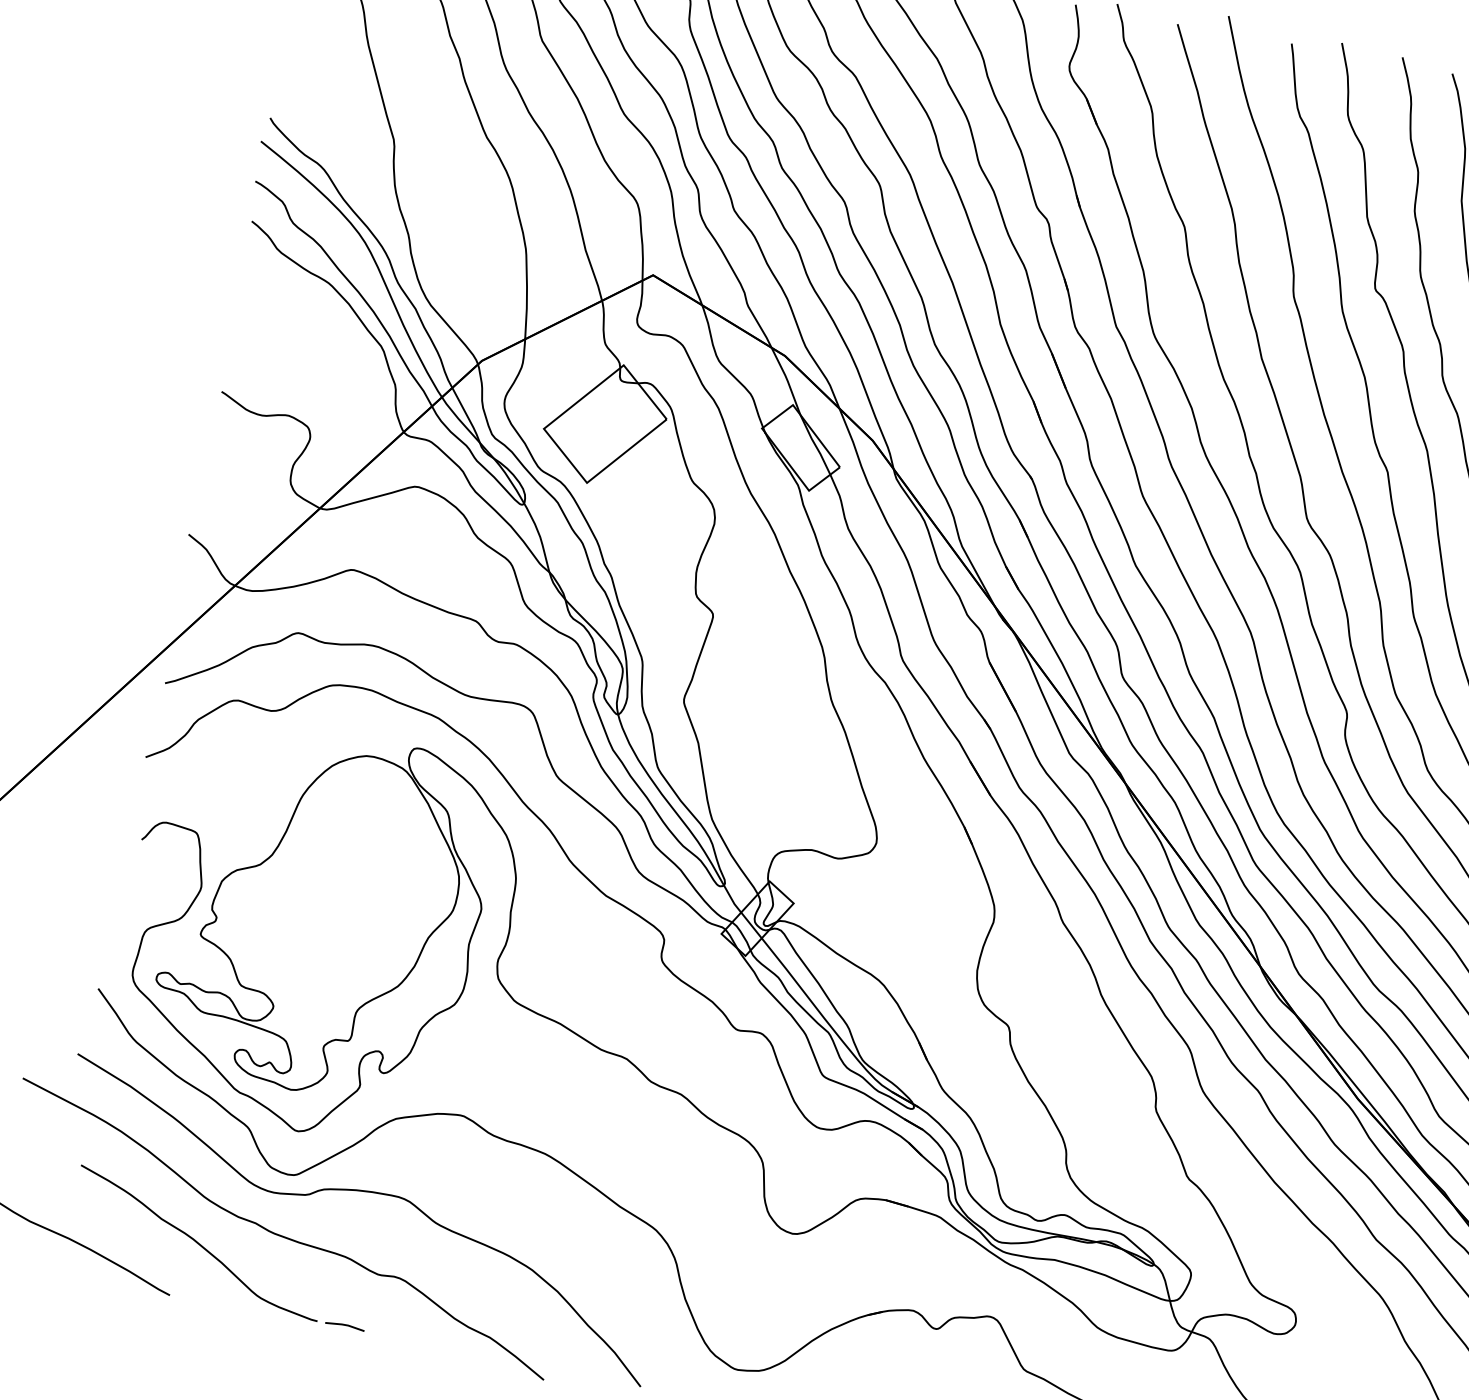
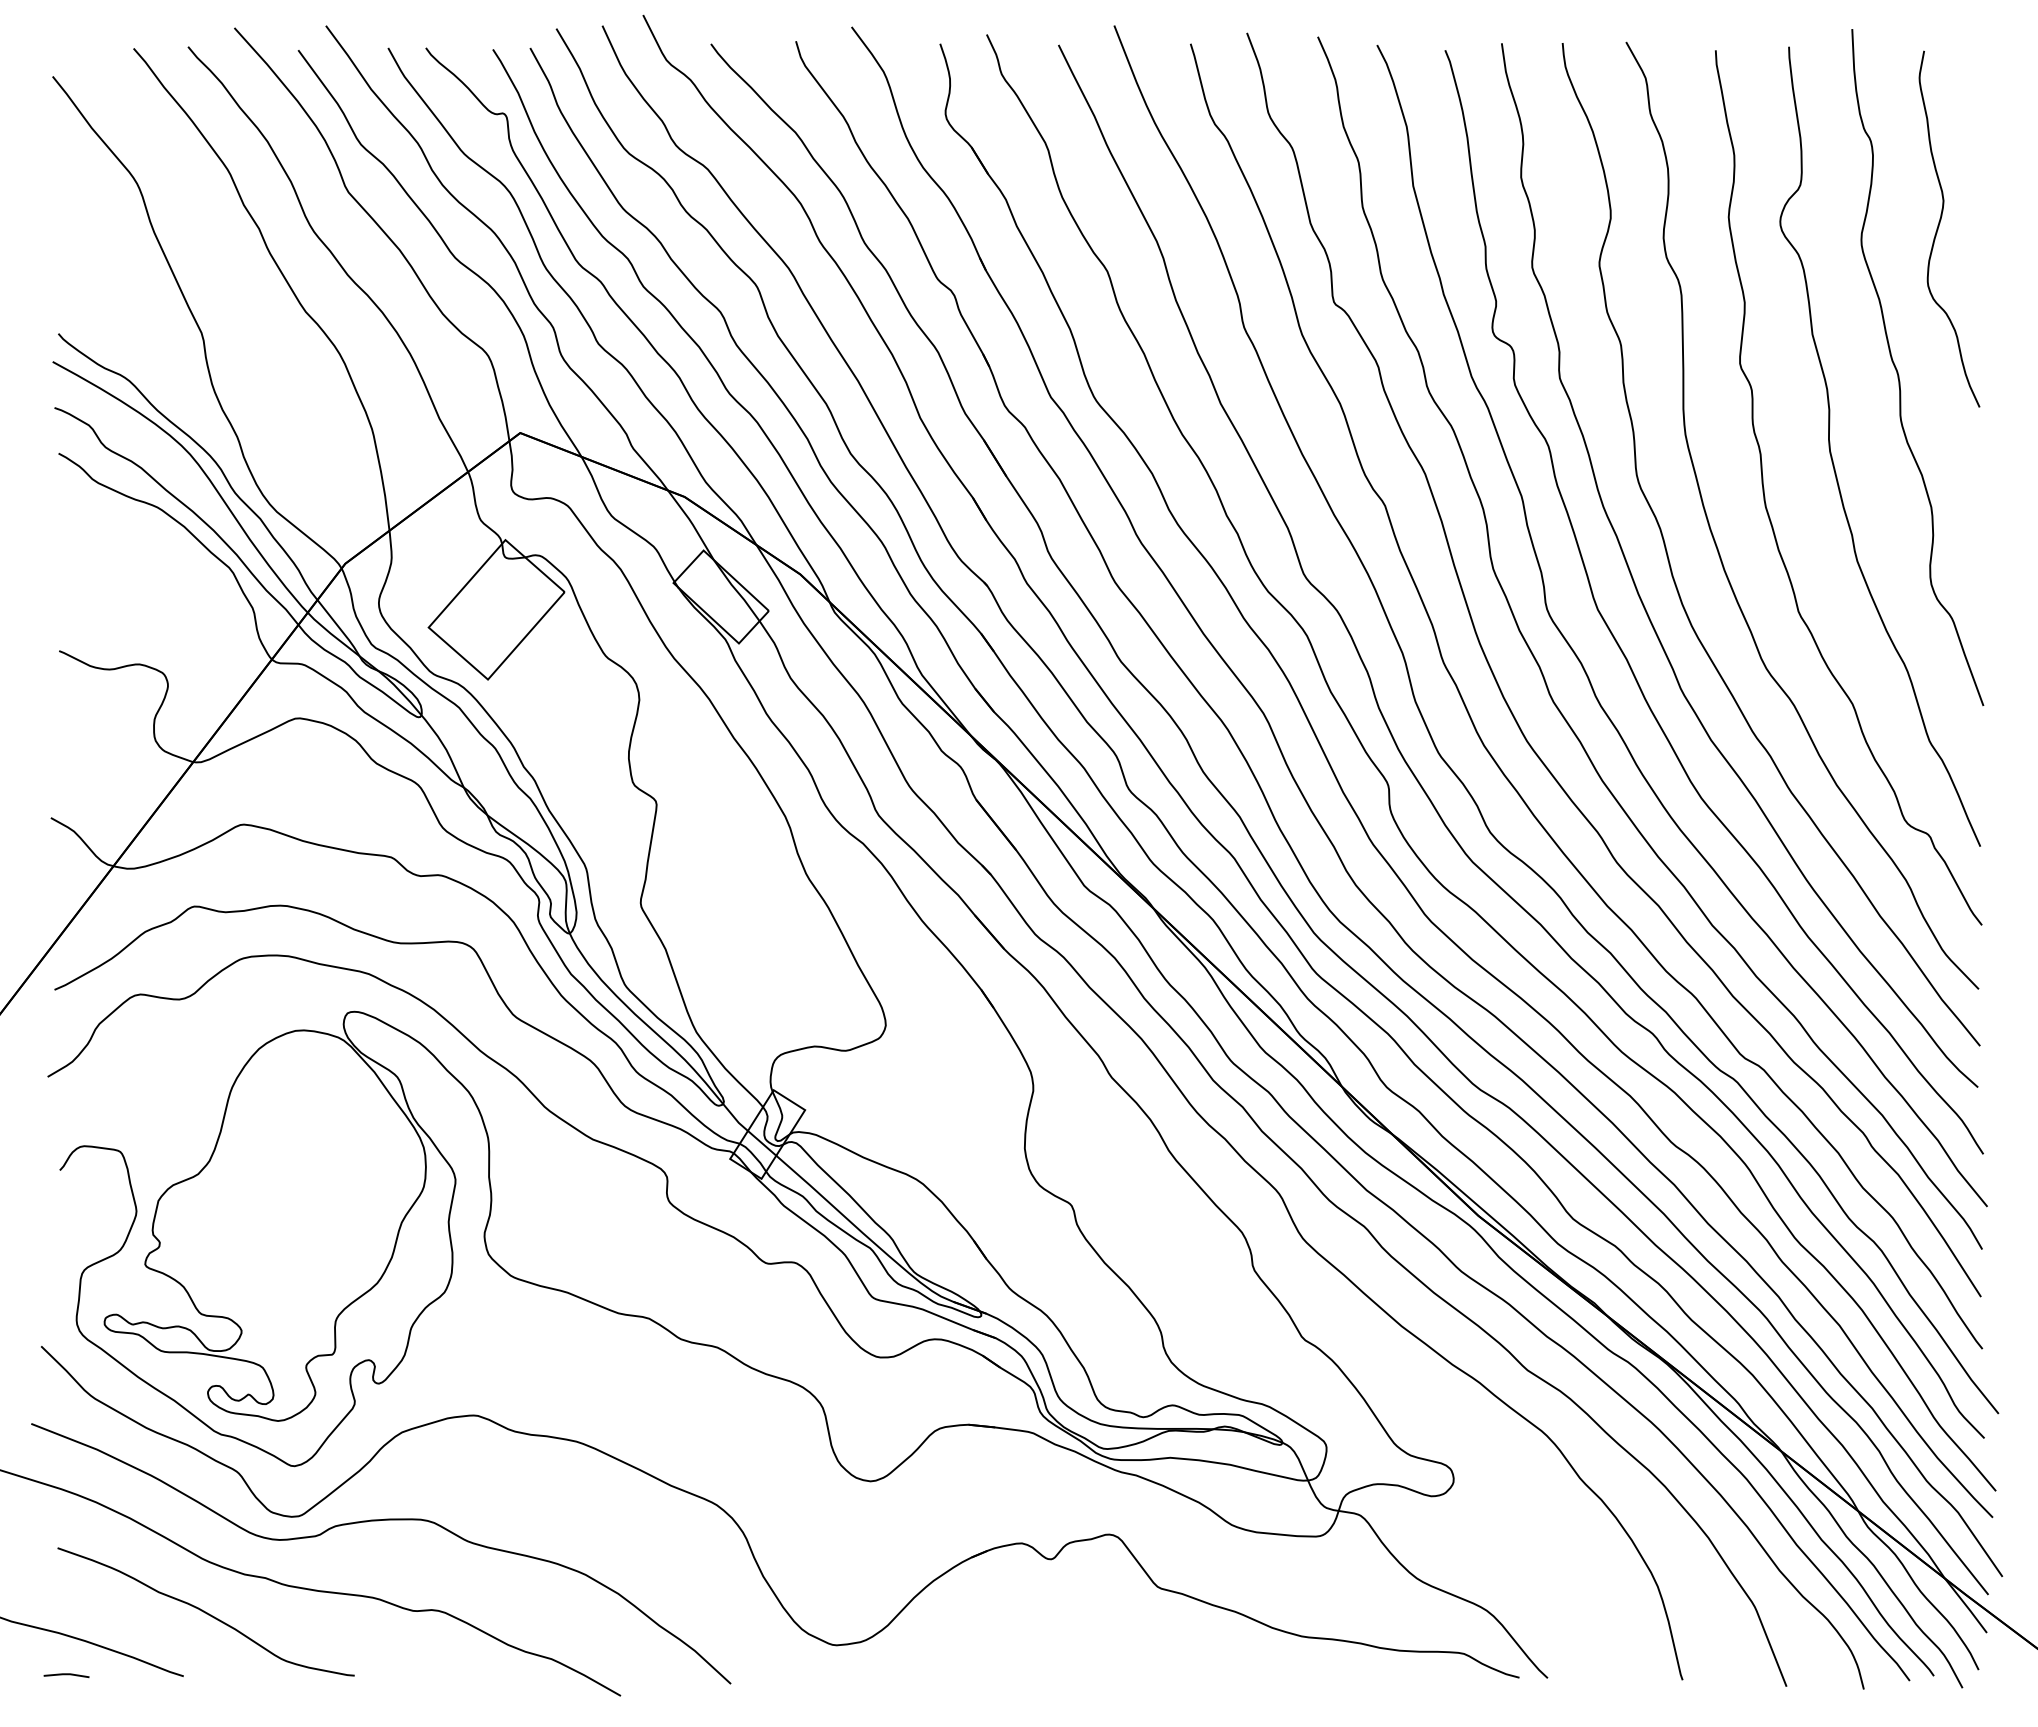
line: (344, 1326) -> (66, 1675), moved

